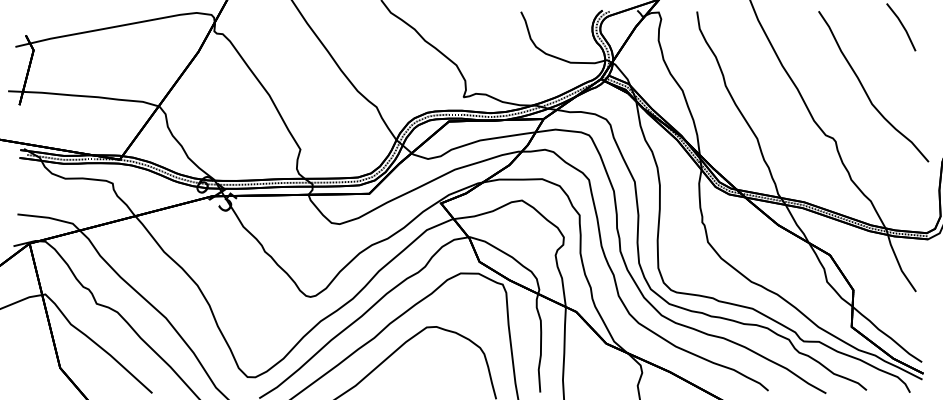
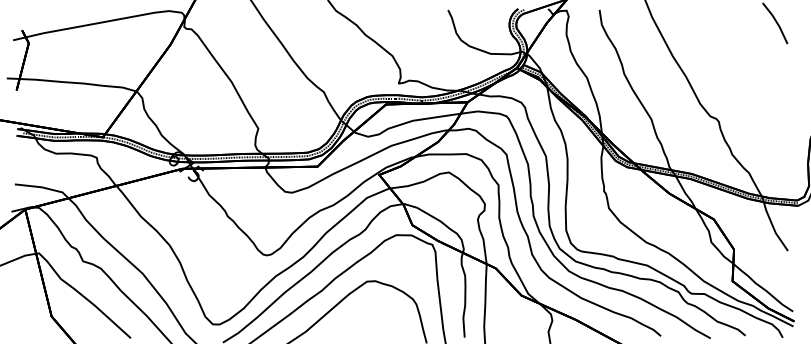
part: (865, 89) -> (744, 76), removed

